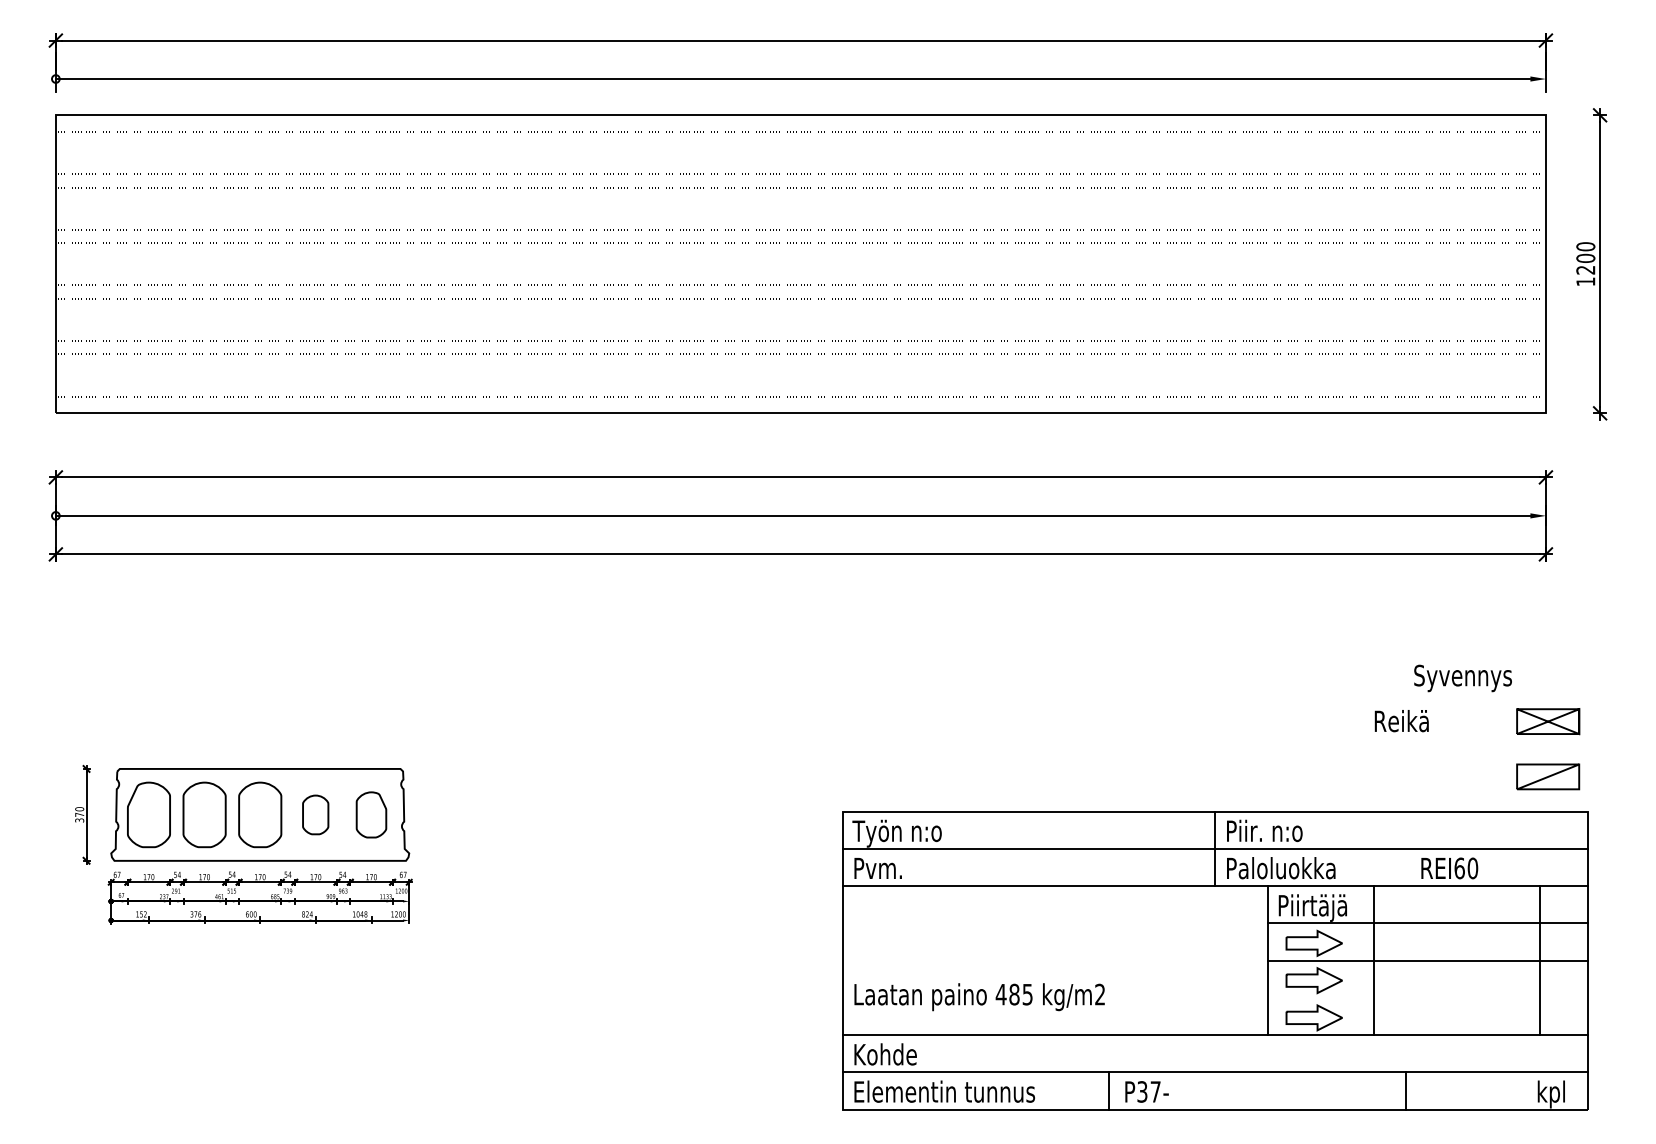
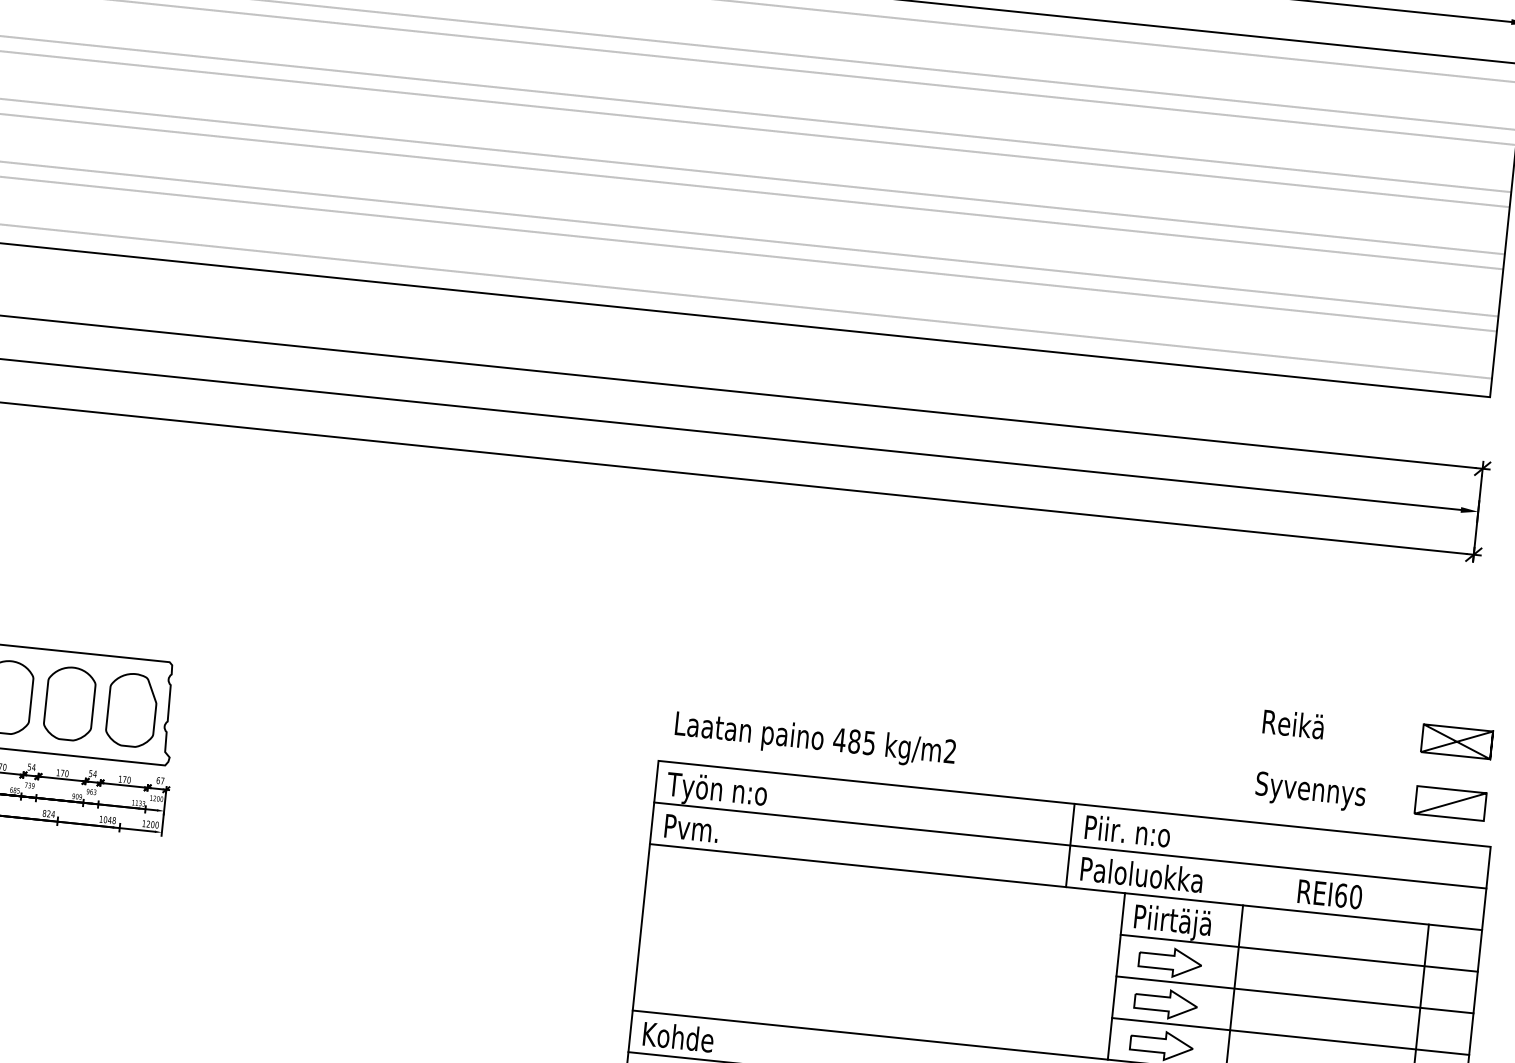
text: (1462, 678) -> (1309, 791), moved
part: (315, 814) -> (69, 703), size x1.67
part: (371, 814) -> (131, 709), size x1.43
text: (979, 997) -> (815, 740), moved
line: (1427, 997) -> (1290, 1036), added

